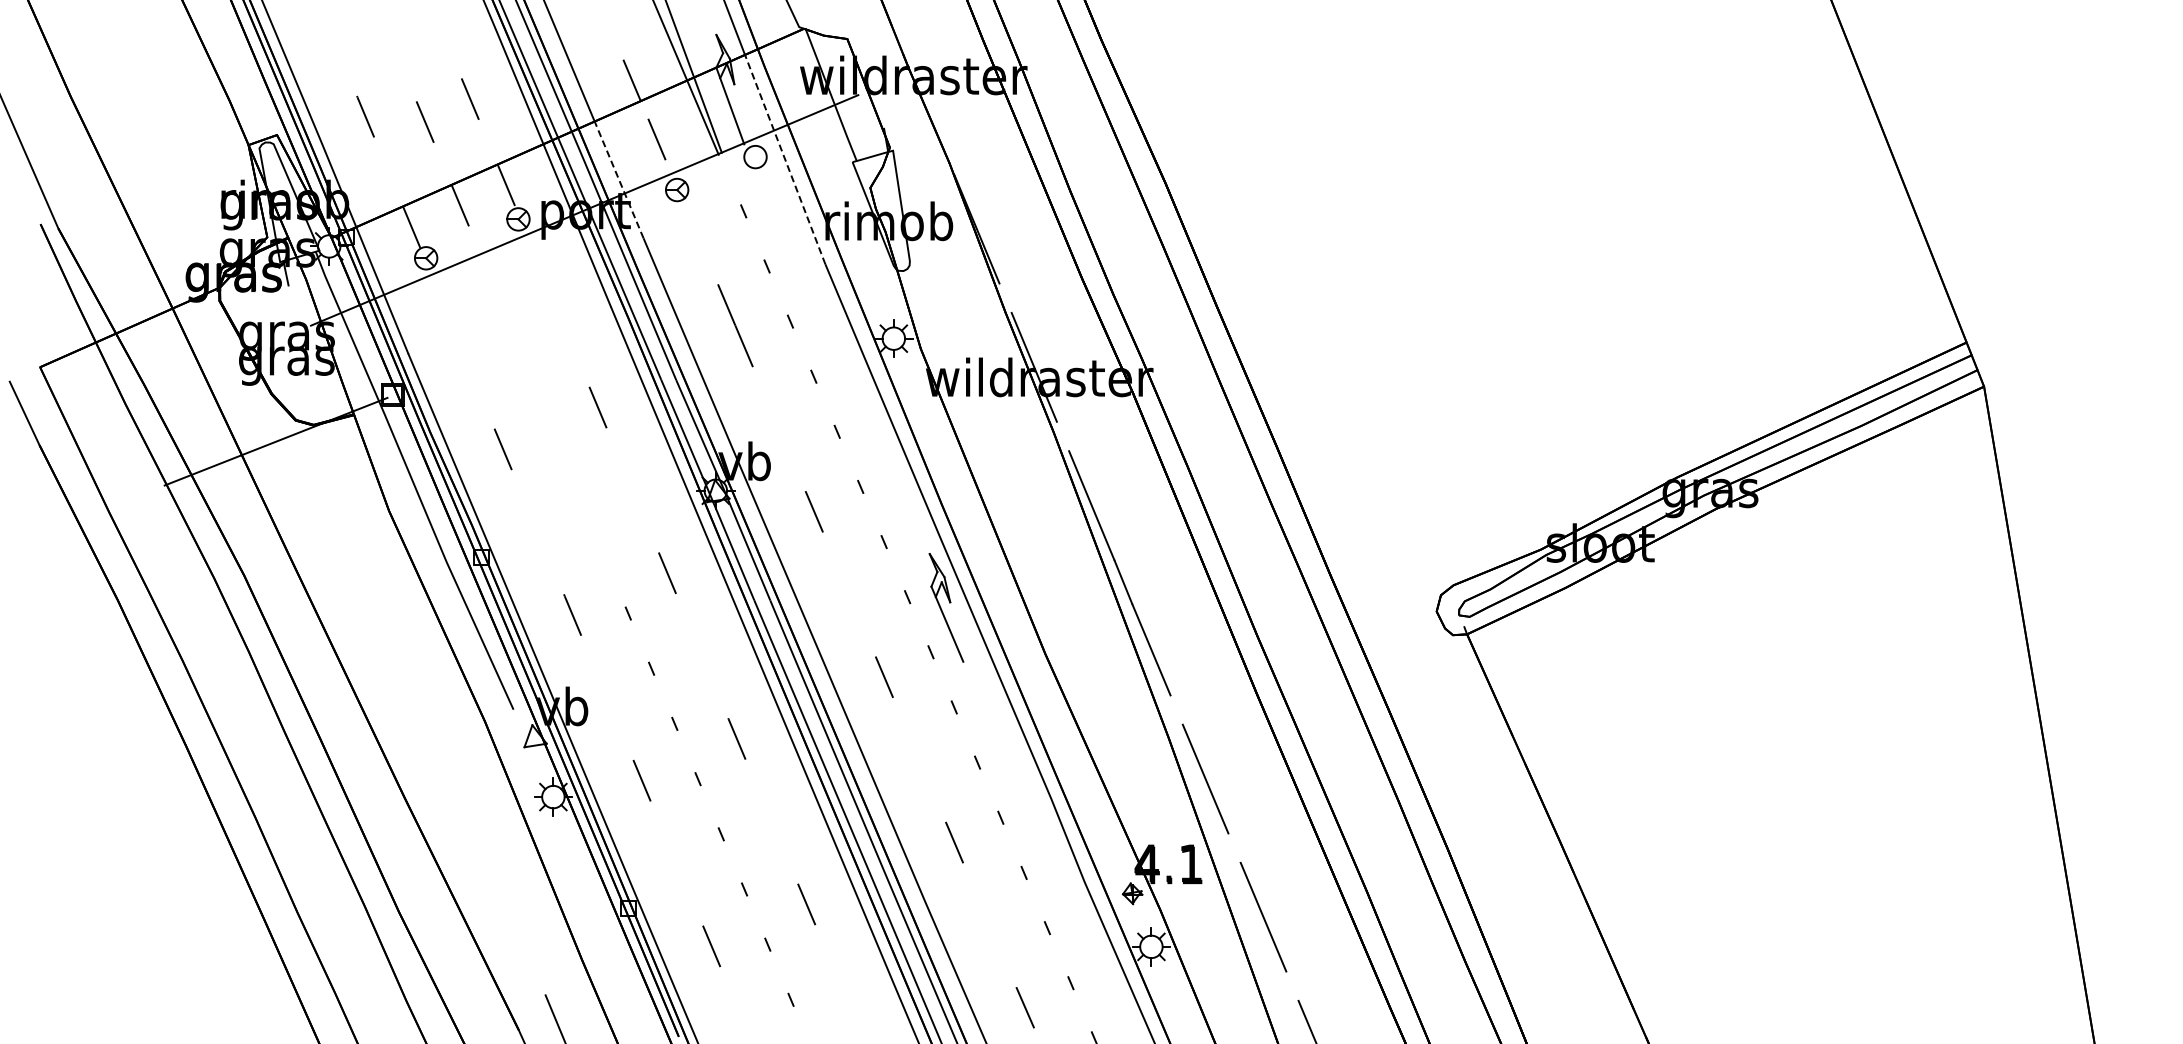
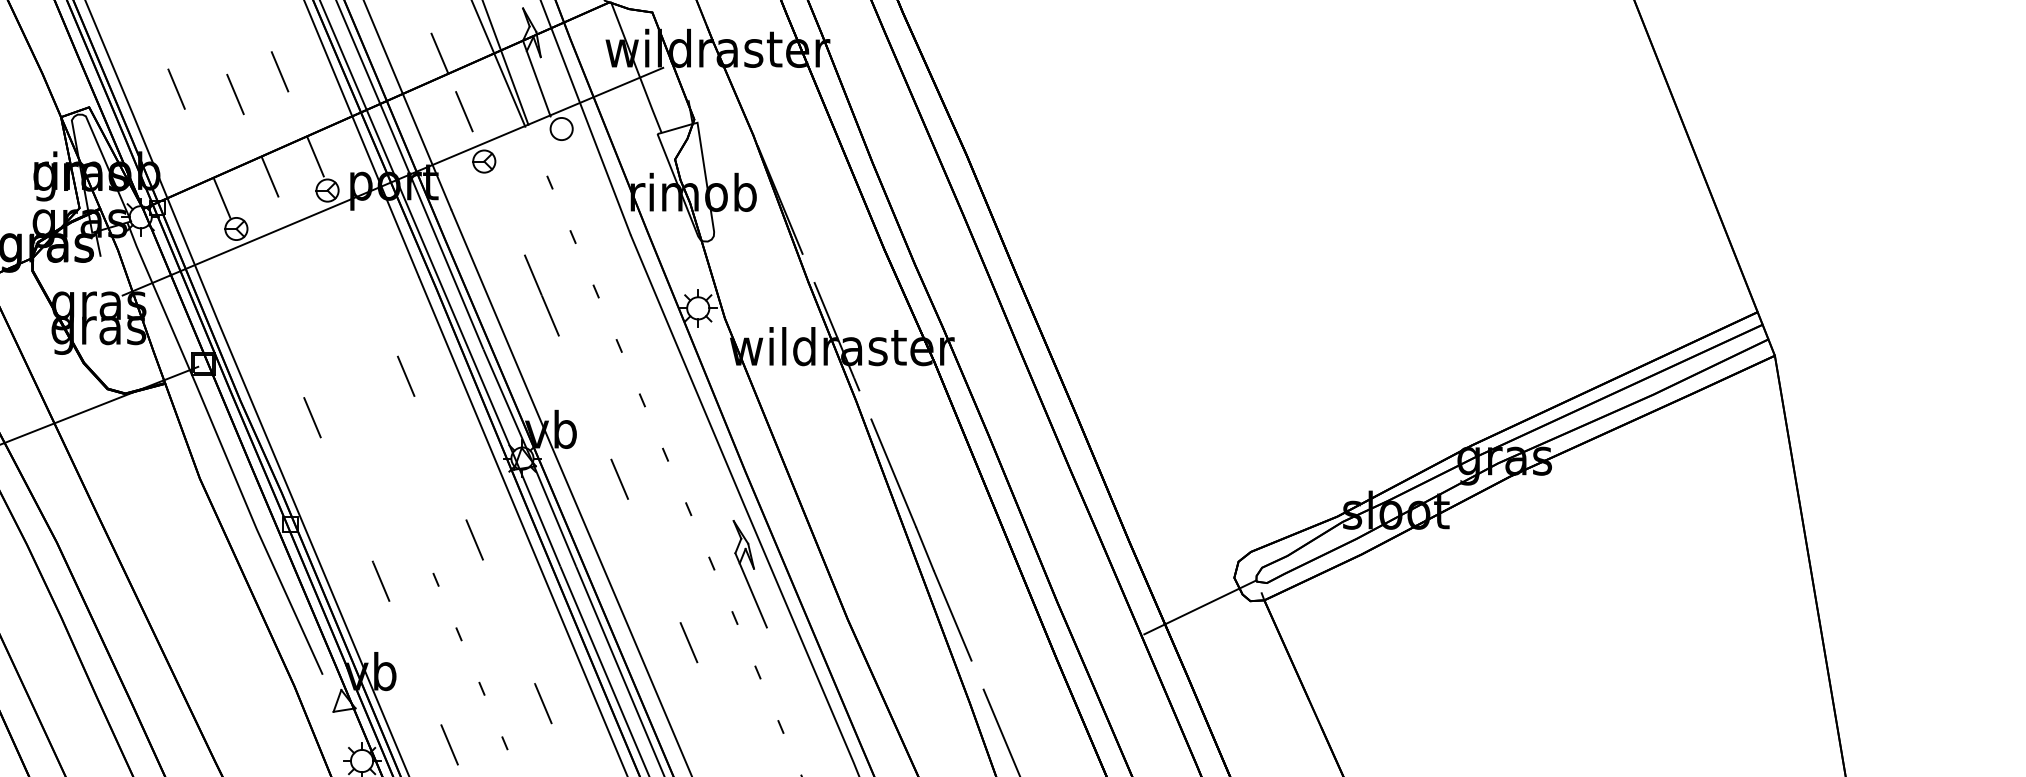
line: (785, 159) -> (591, 131), dashed -> solid
line: (618, 179) -> (426, 151), dashed -> solid
line: (1401, 641) -> (1199, 607), added

